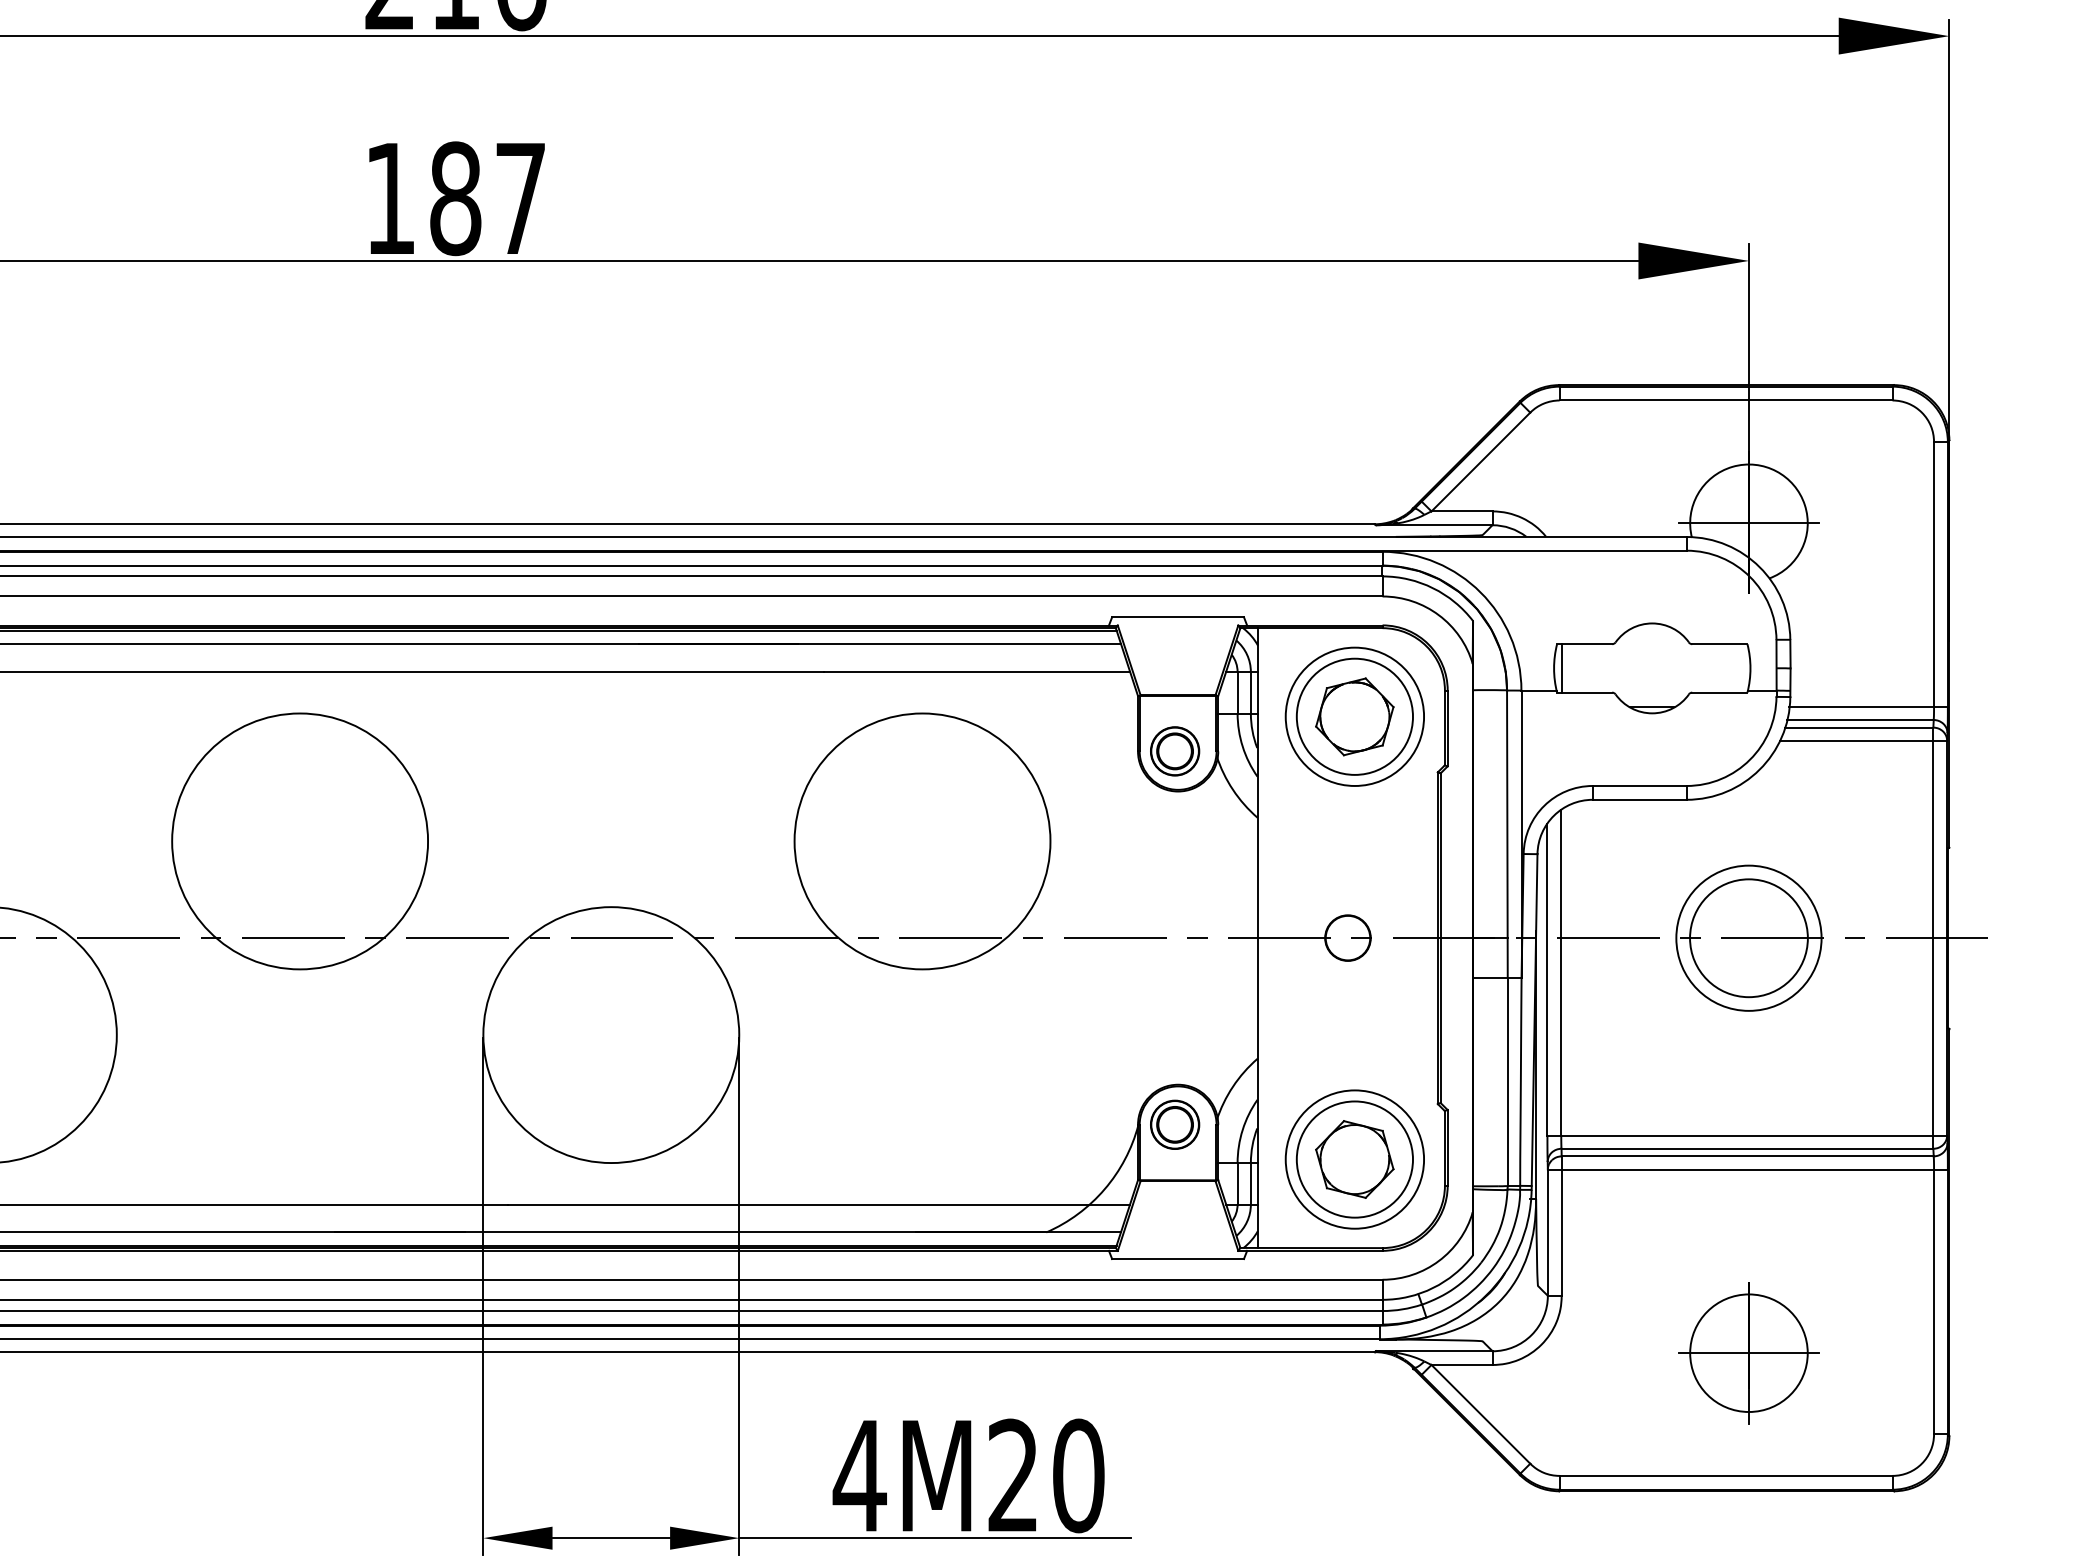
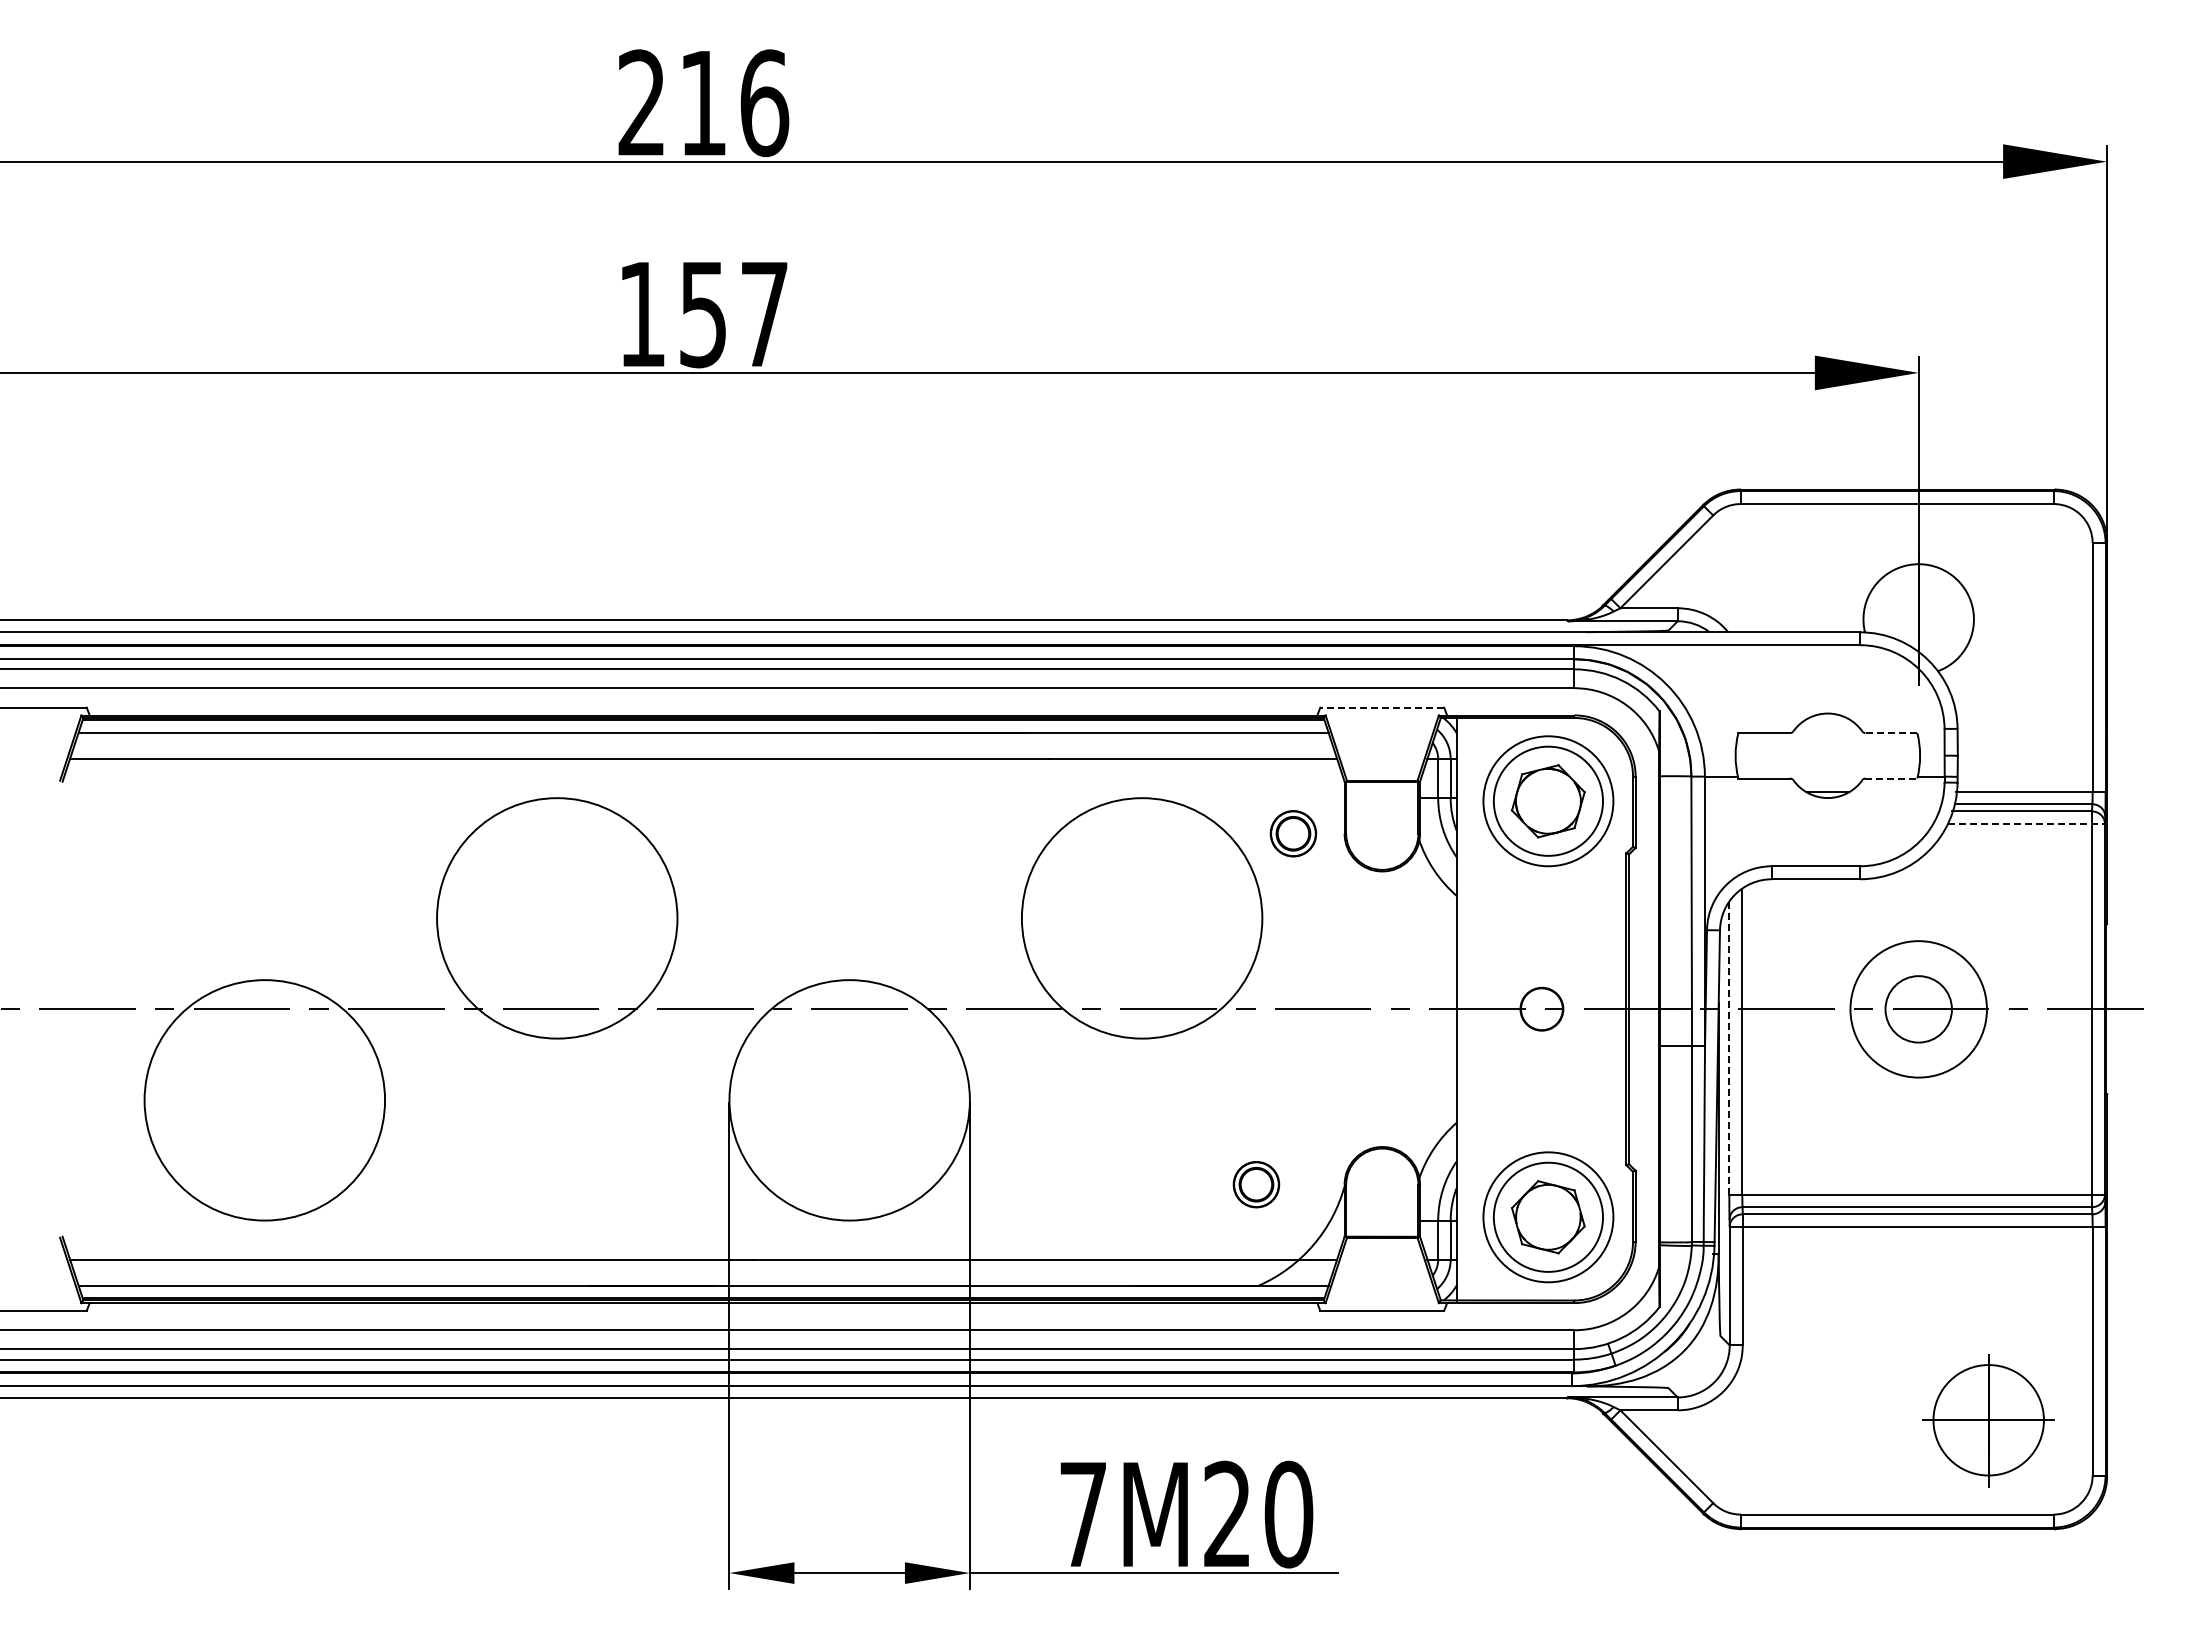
text: (455, 198) -> (703, 314), 187 -> 157
line: (1748, 523) -> (1918, 619), removed
line: (1178, 617) -> (1382, 707), solid -> dashed
line: (1720, 644) -> (1891, 733), solid -> dashed
line: (1561, 668) -> (1742, 755), removed
line: (1720, 692) -> (1891, 778), solid -> dashed
line: (1864, 740) -> (2027, 823), solid -> dashed
part: (1175, 751) -> (1293, 833), moved
circle: (1748, 938) -> (1918, 1009), size x0.6
line: (1547, 980) -> (1729, 1049), solid -> dashed
part: (1175, 1124) -> (1256, 1184), moved
part: (1748, 1353) -> (1988, 1420), moved
text: (859, 1475) -> (1082, 1514), 4M20 -> 7M20

